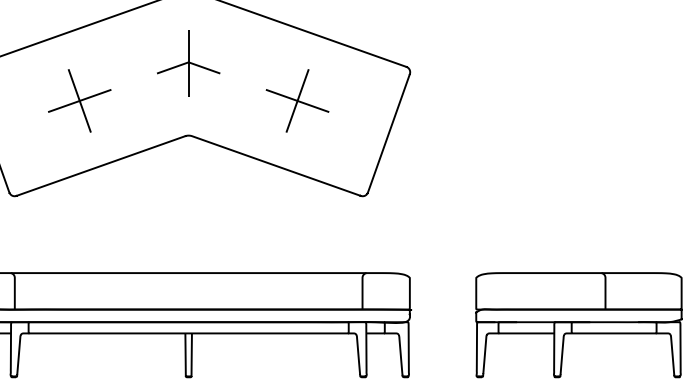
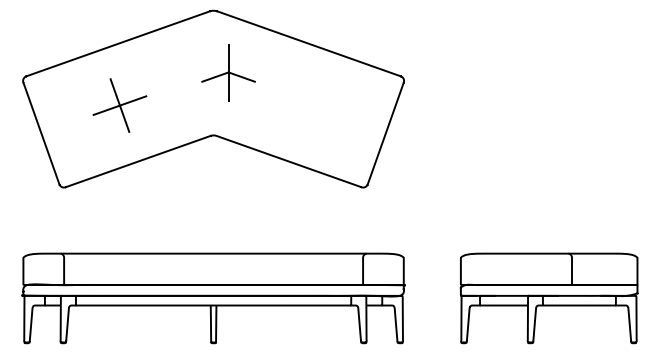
part: (188, 62) -> (228, 72), moved
part: (297, 100) -> (307, 105), removed

